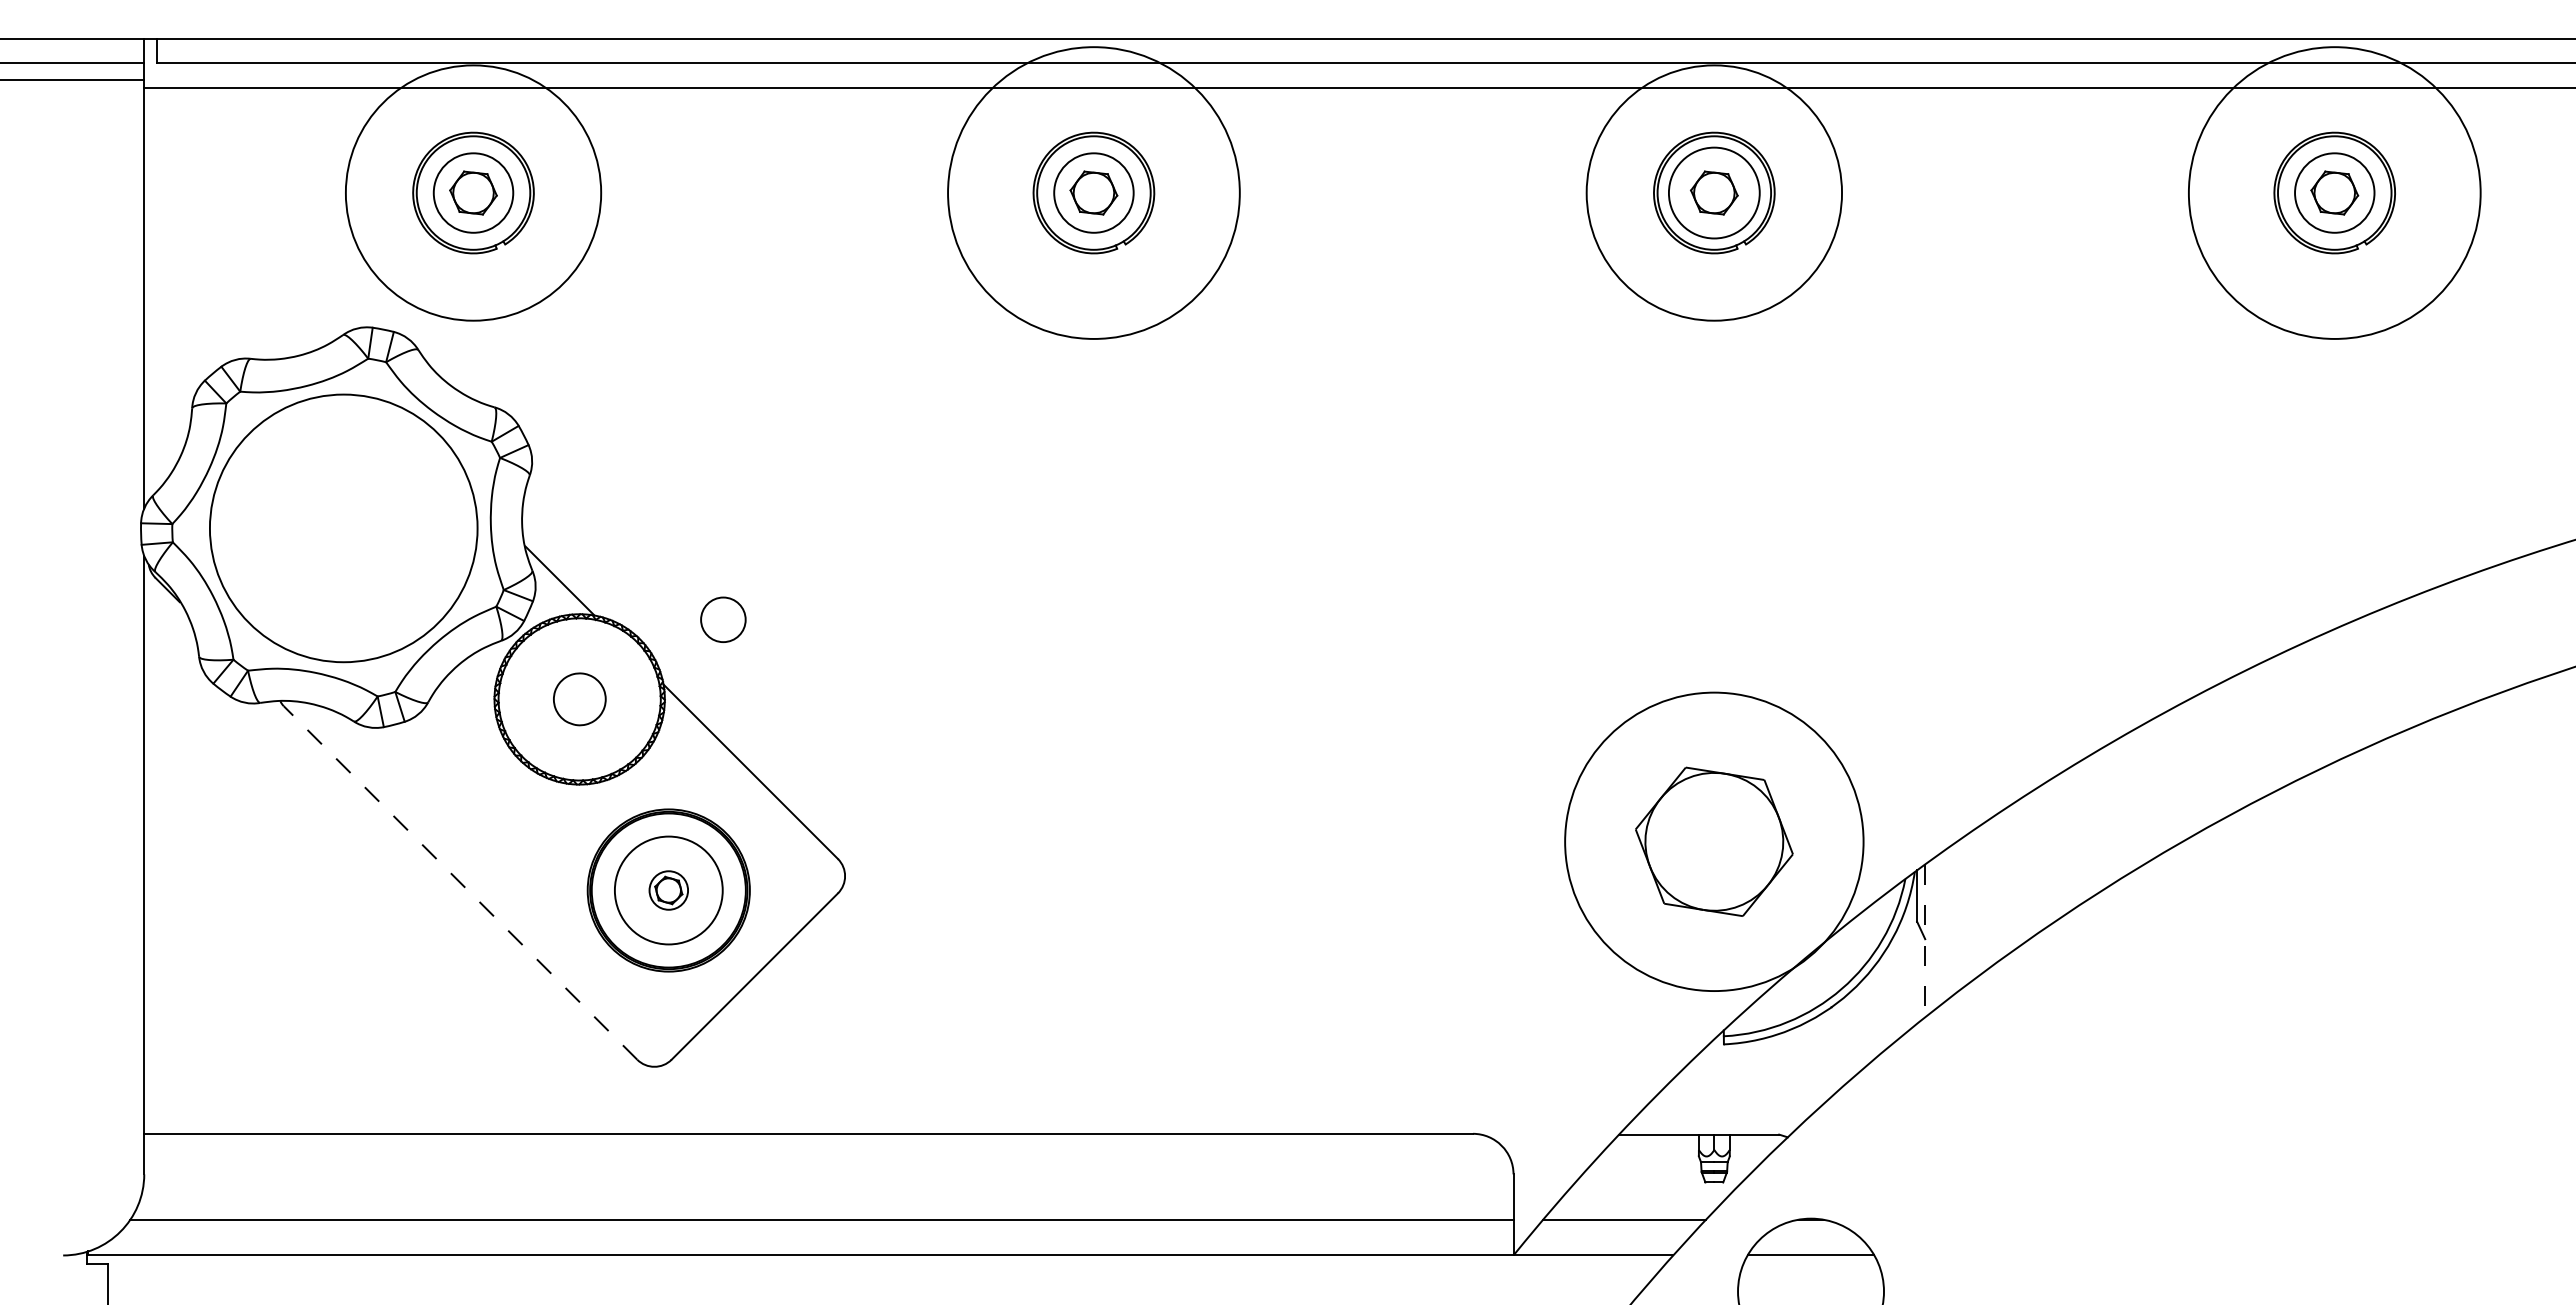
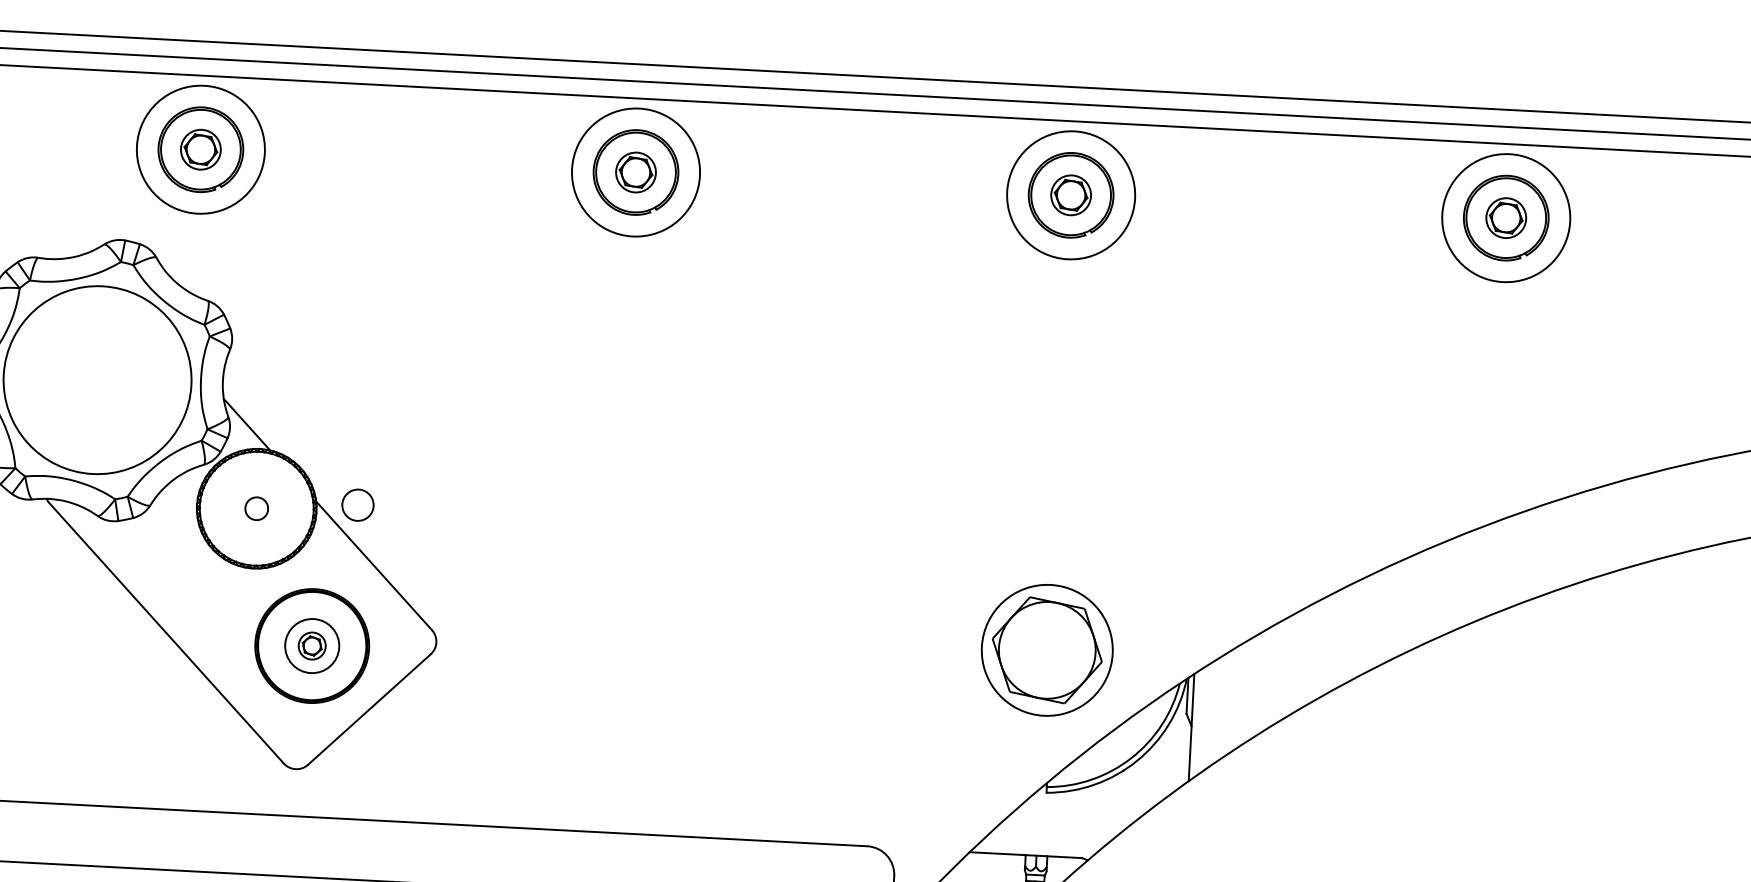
circle: (473, 192) -> (200, 149), size x0.71
circle: (473, 192) -> (200, 149), size x0.71
circle: (1093, 192) -> (635, 172), size x0.62
circle: (1093, 192) -> (635, 172), size x0.71
circle: (1713, 192) -> (1070, 194), size x0.62
circle: (1714, 192) -> (1071, 194), size x0.71
circle: (2334, 192) -> (1506, 217), size x0.62
circle: (2334, 192) -> (1506, 217), size x0.71
circle: (723, 619) -> (358, 504), moved
part: (579, 699) -> (256, 508), size x0.62
circle: (1714, 841) -> (1047, 650), size x0.62
line: (460, 882) -> (166, 632), dashed -> solid
circle: (668, 890) -> (312, 646), size x0.71
line: (1925, 941) -> (1191, 728), dashed -> solid

